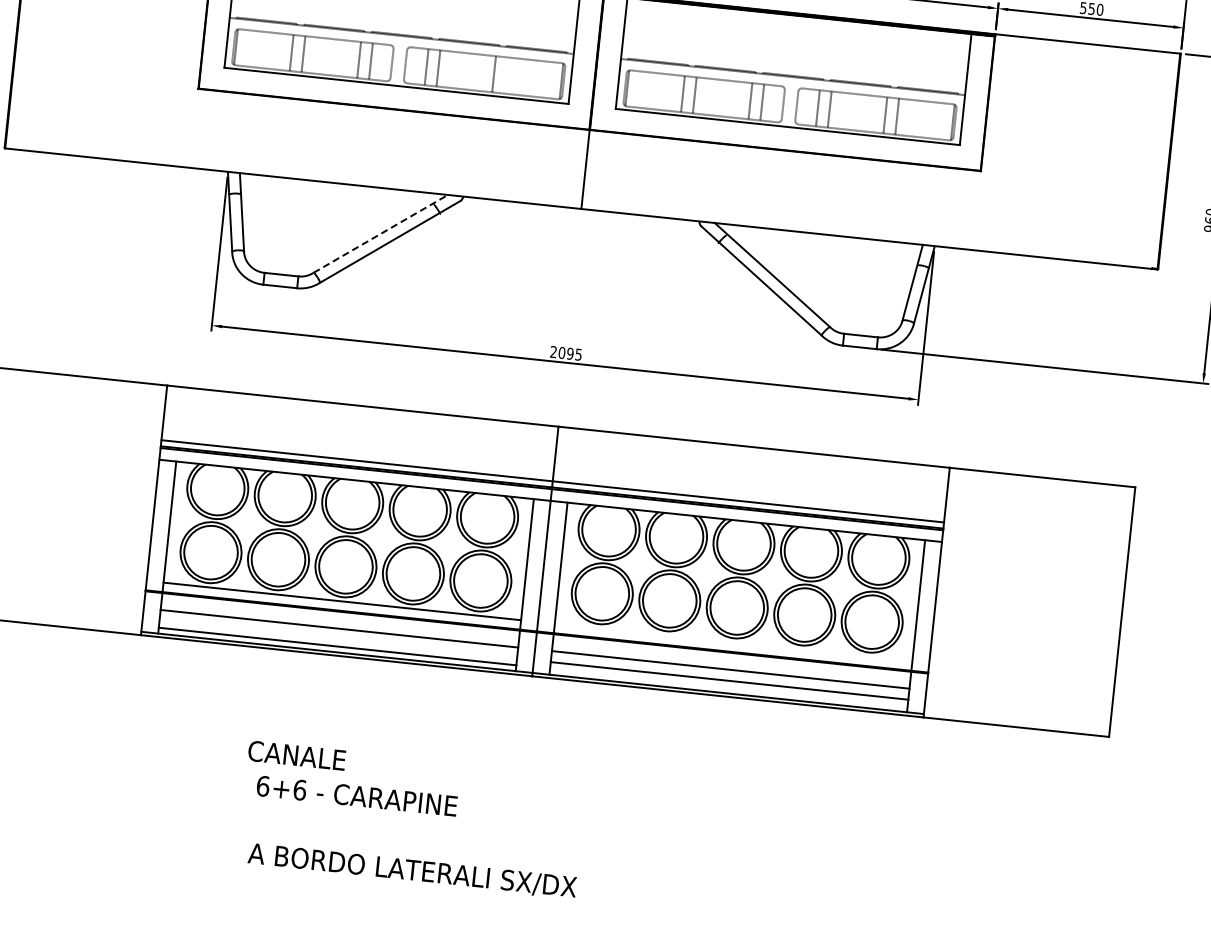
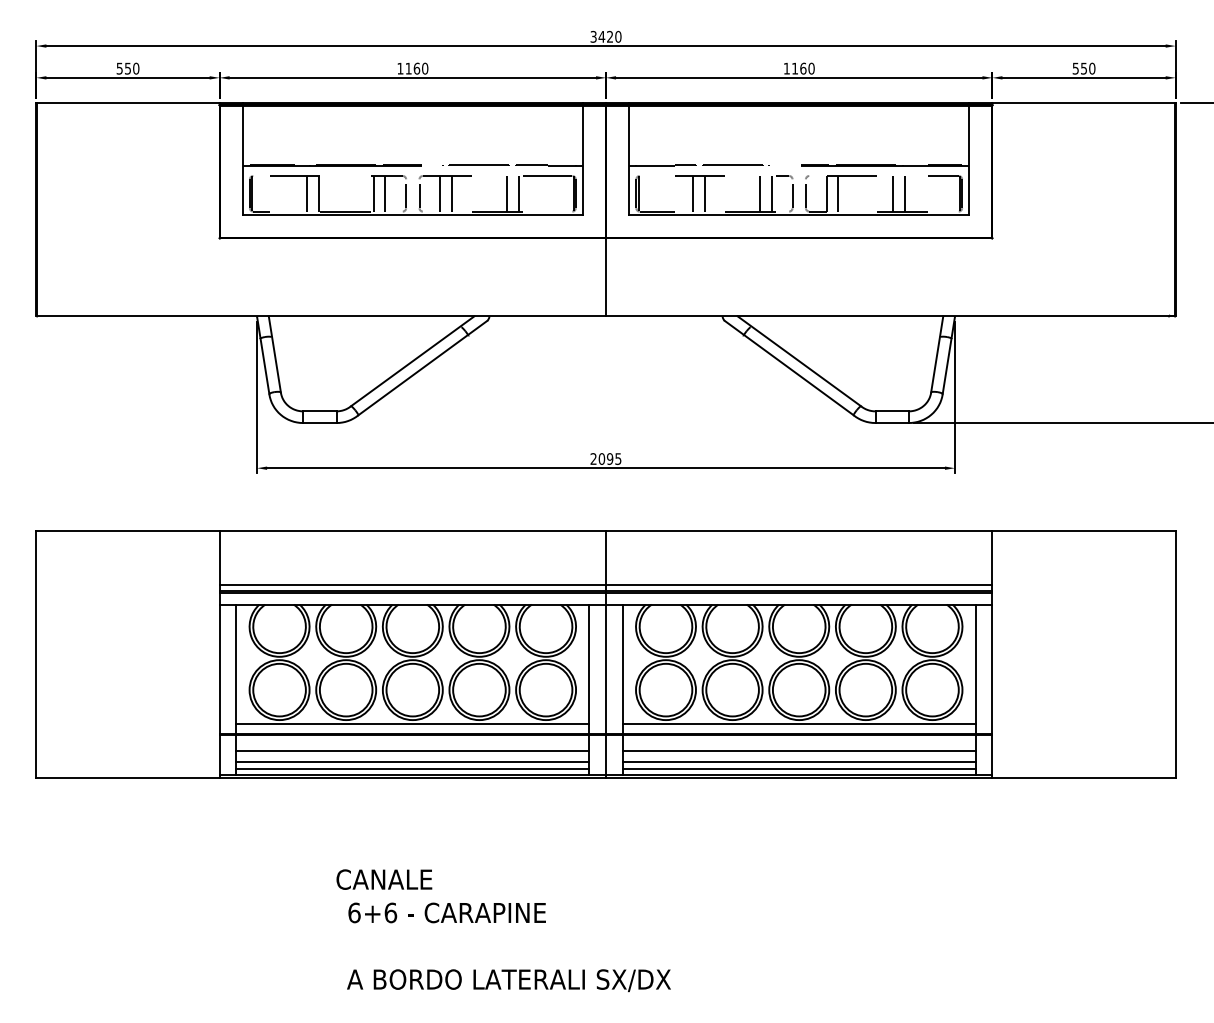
line: (505, 75) -> (518, 193), added
line: (381, 234) -> (413, 361), dashed -> solid
line: (337, 640) -> (412, 762), added
line: (732, 642) -> (798, 724), added
line: (728, 687) -> (798, 768), added

